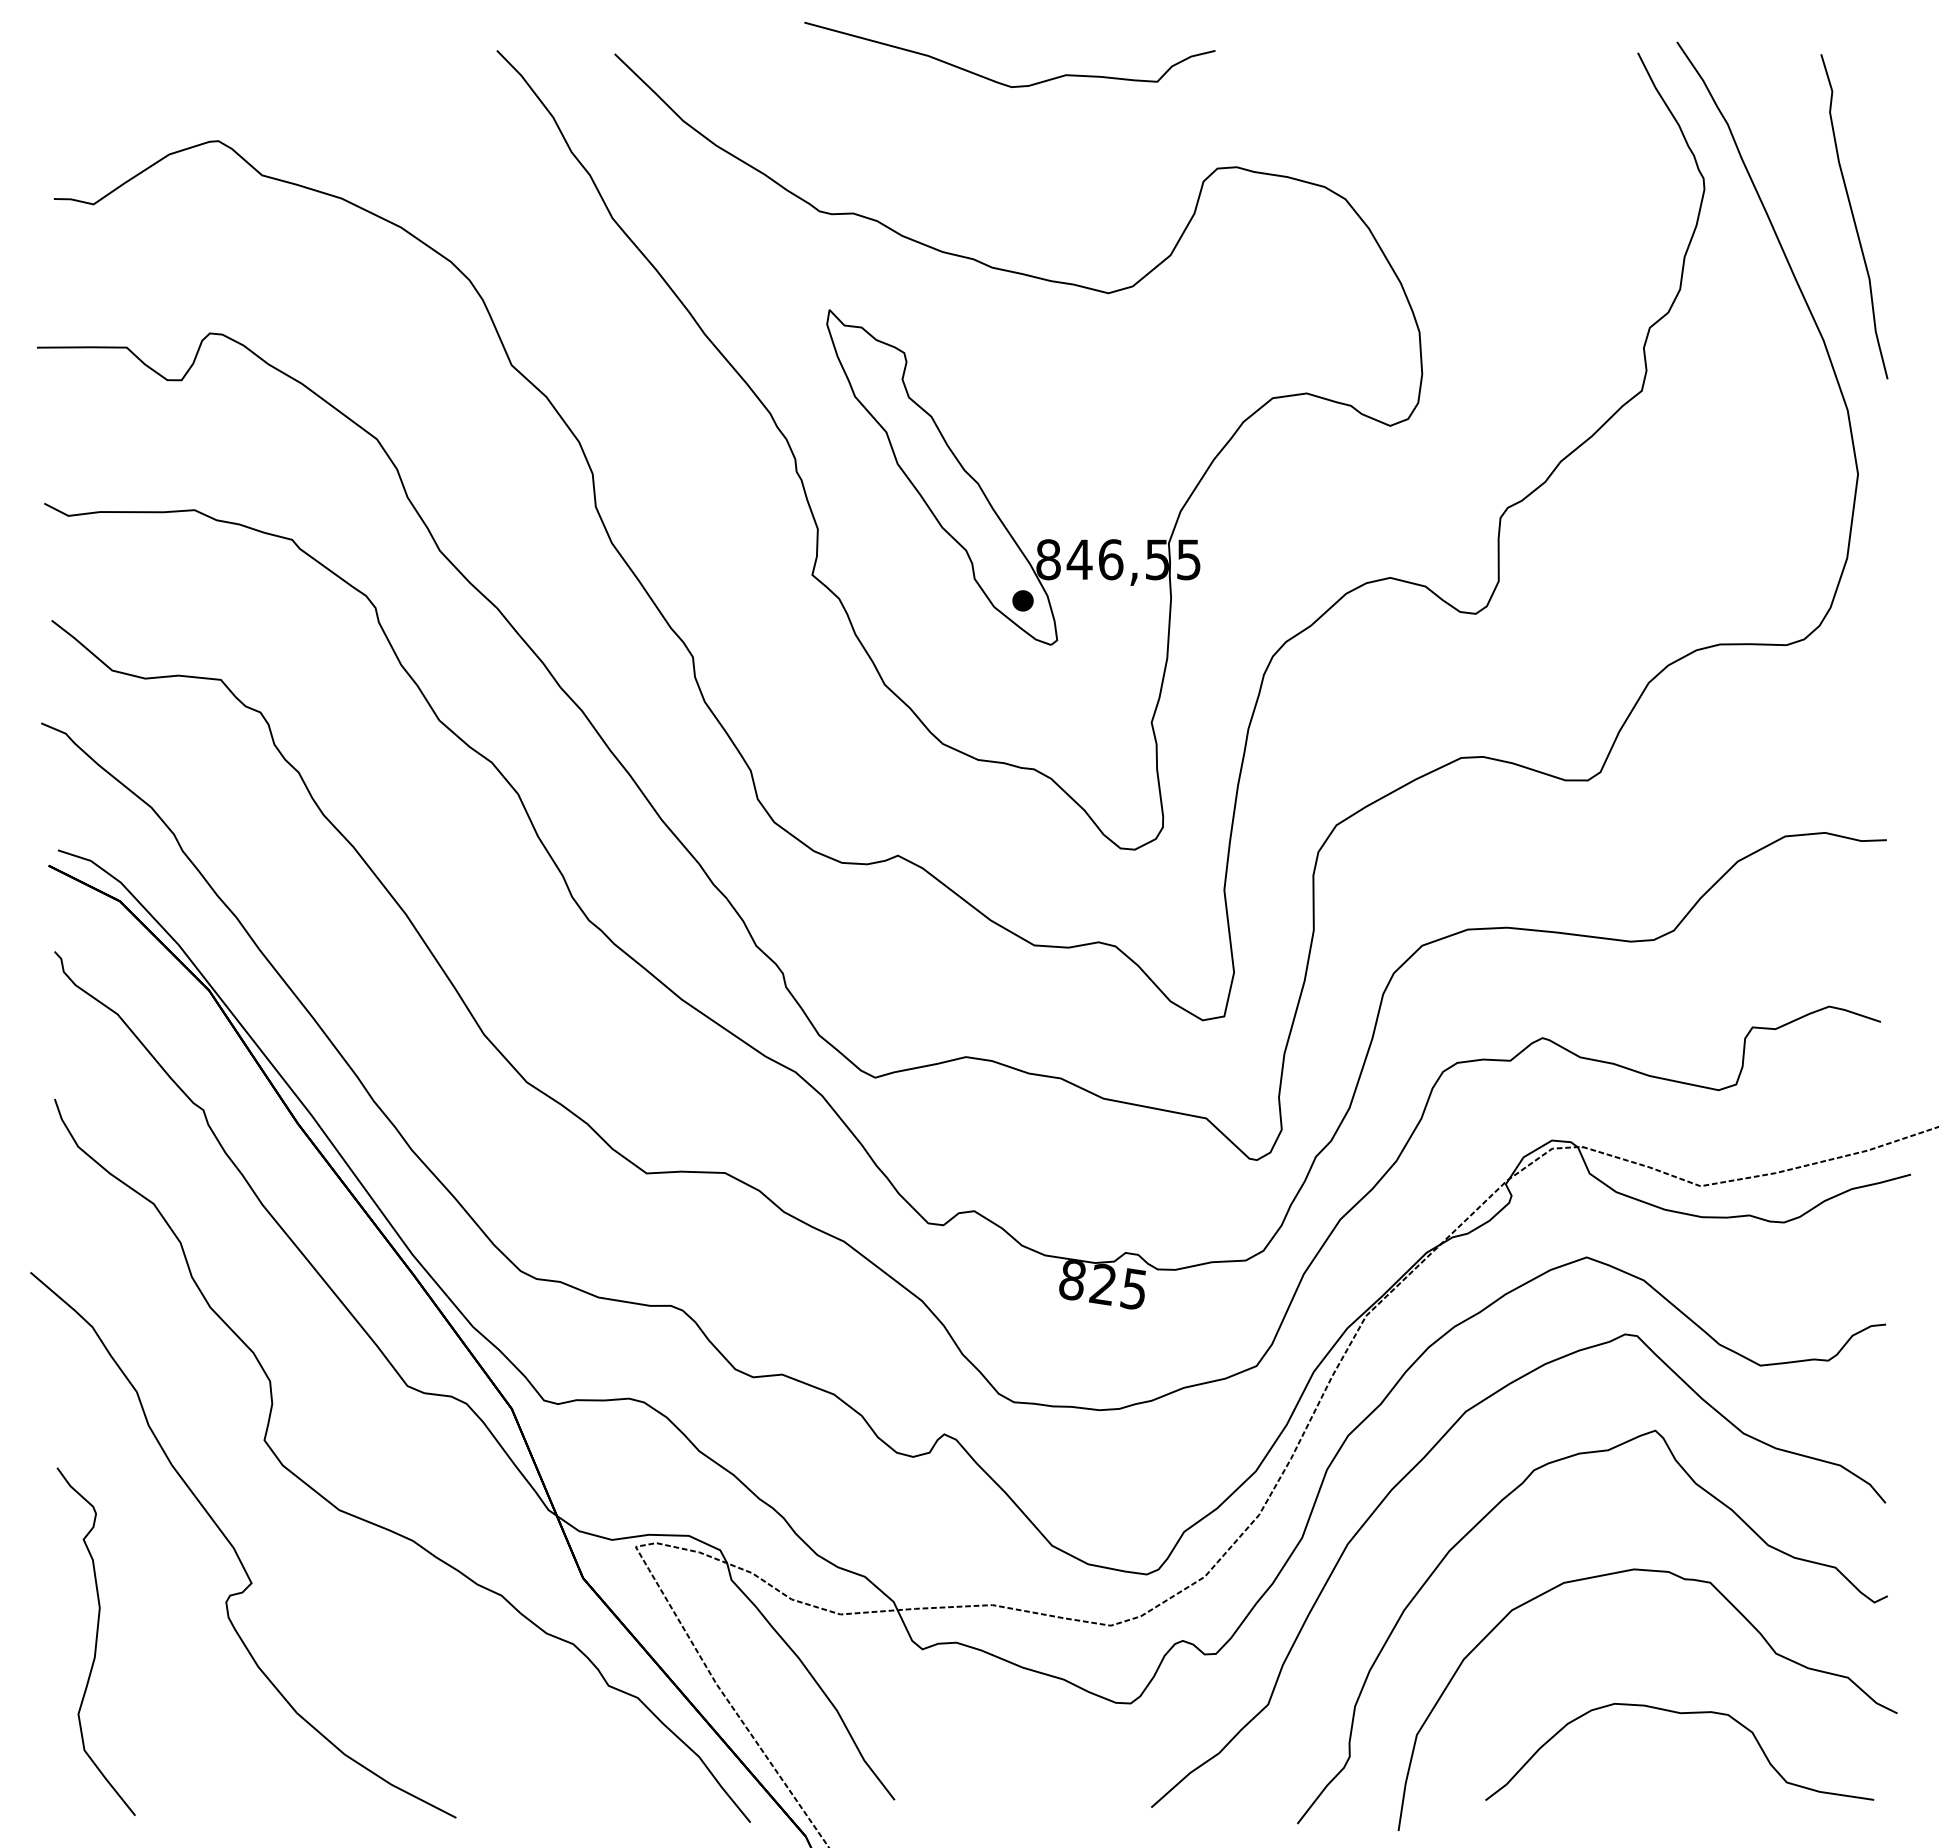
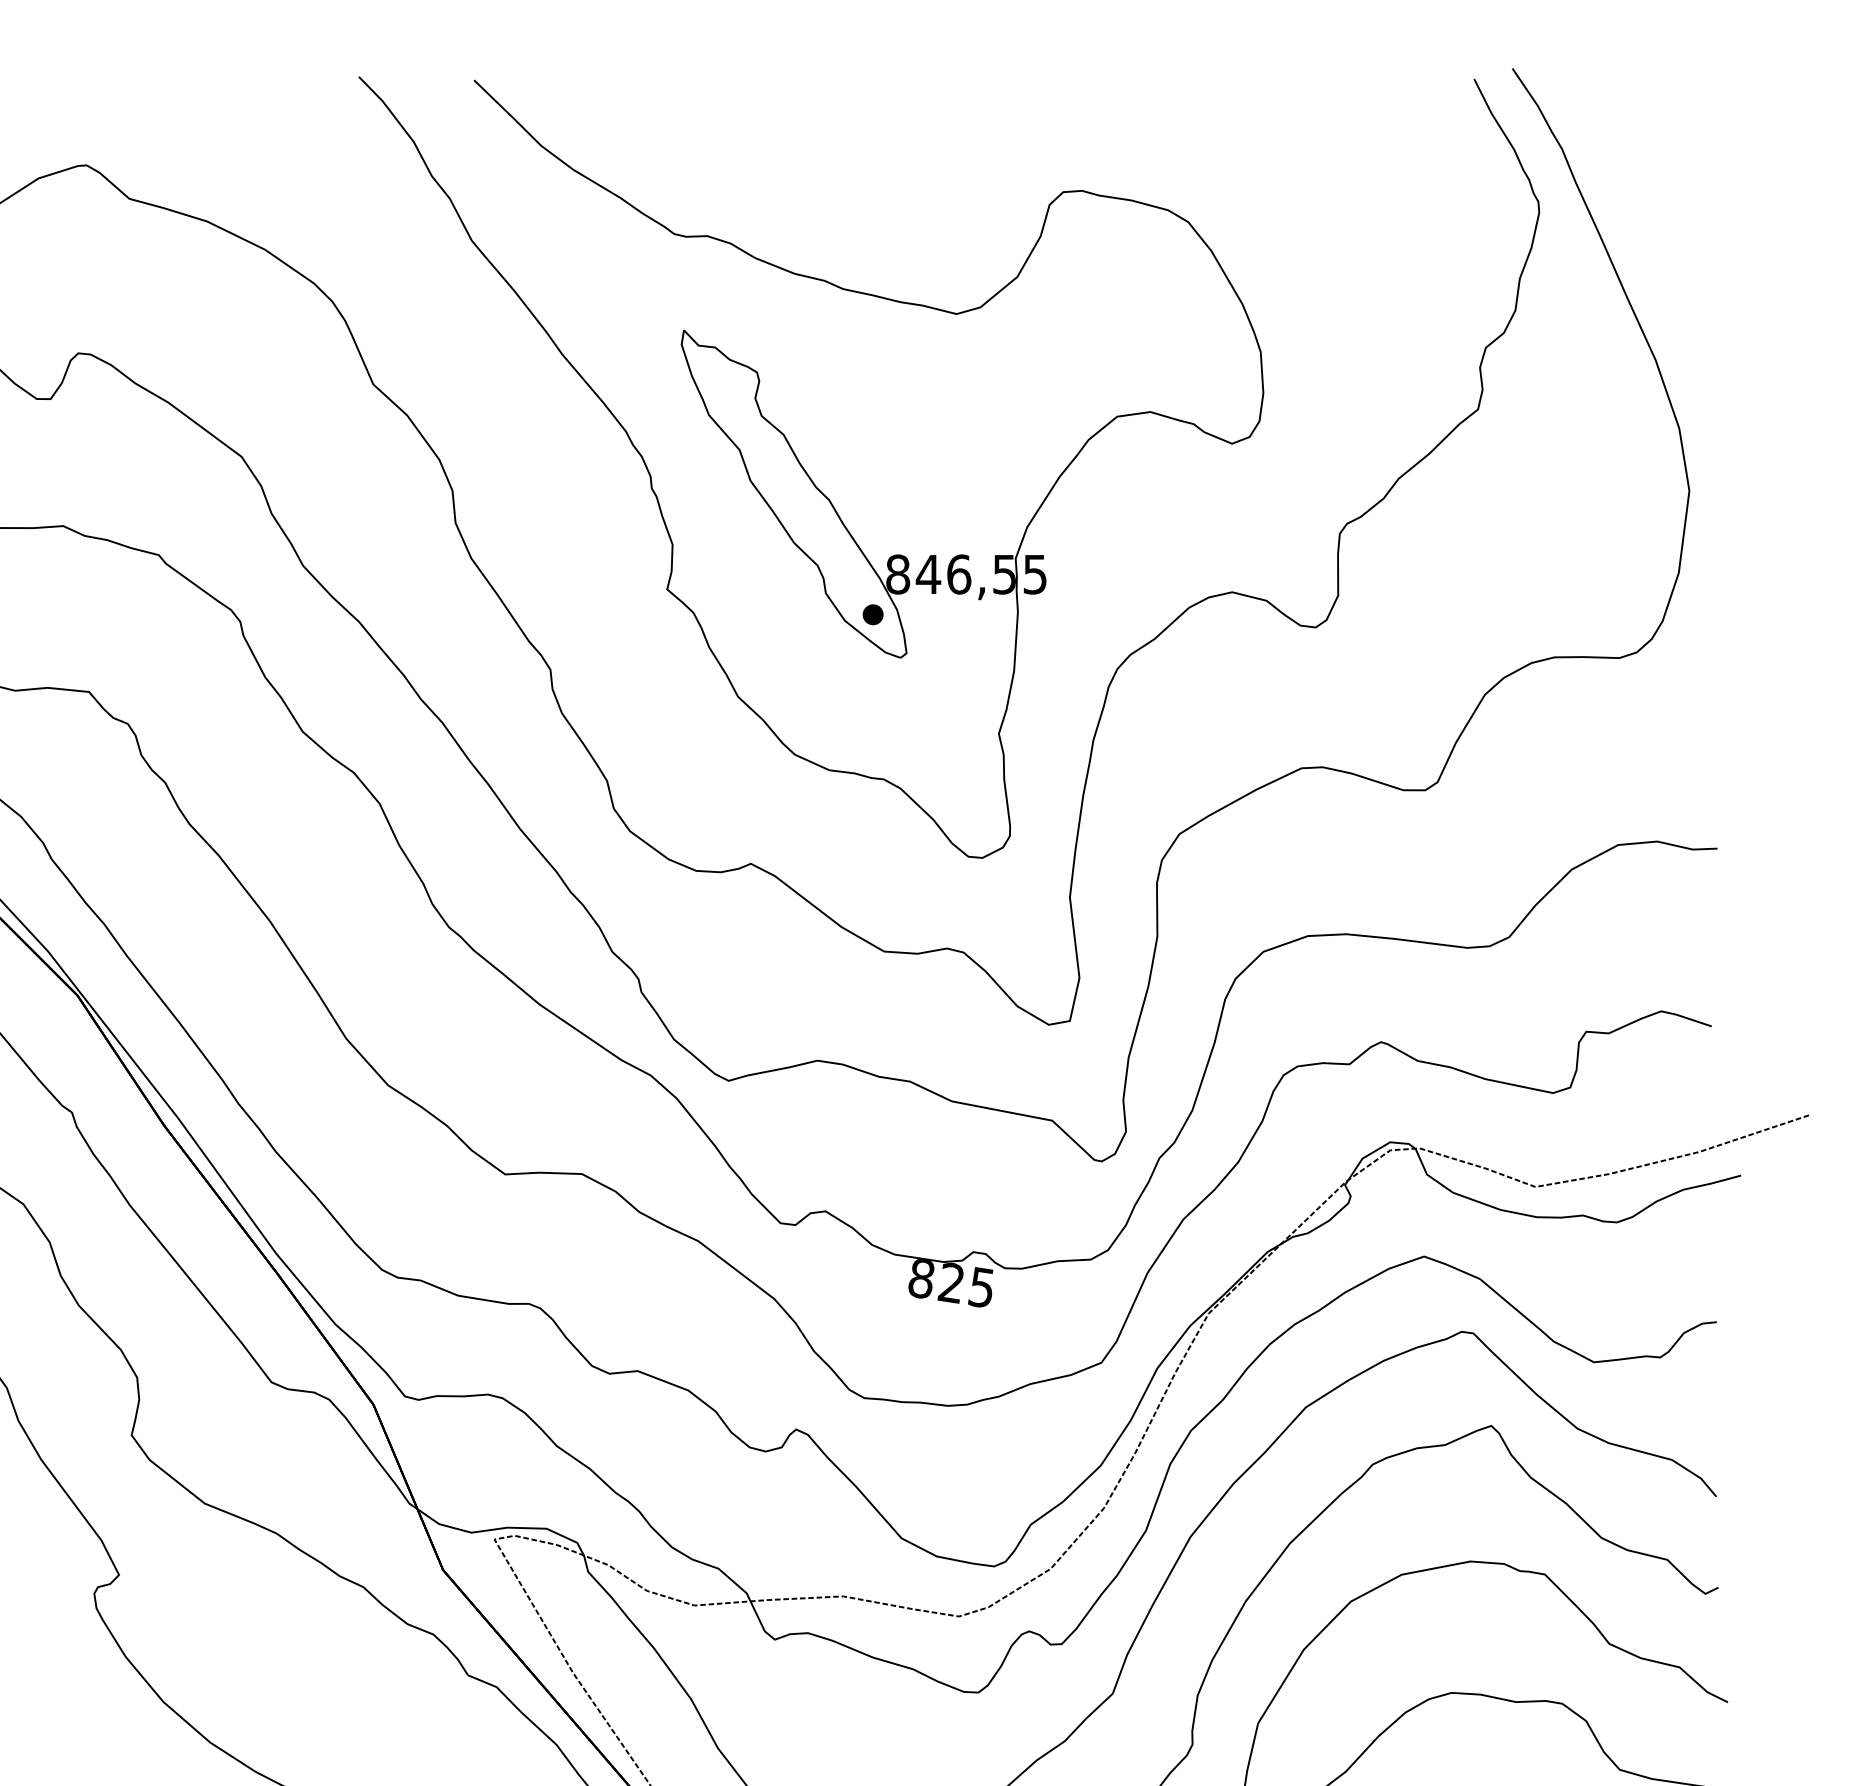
curve: (1001, 82) -> (852, 108), removed
curve: (1854, 216) -> (1685, 239), removed

